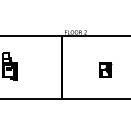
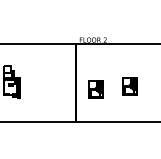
part: (77, 72) -> (95, 89), added

